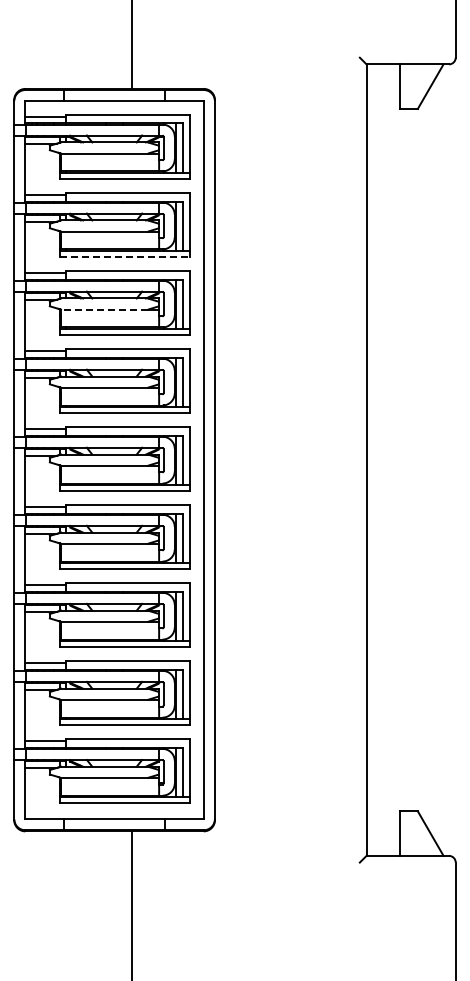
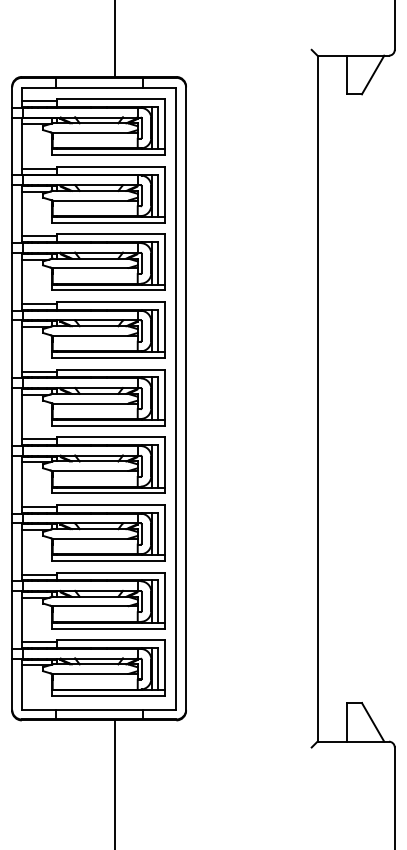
line: (125, 257) -> (108, 223), dashed -> solid
line: (104, 309) -> (90, 268), dashed -> solid

